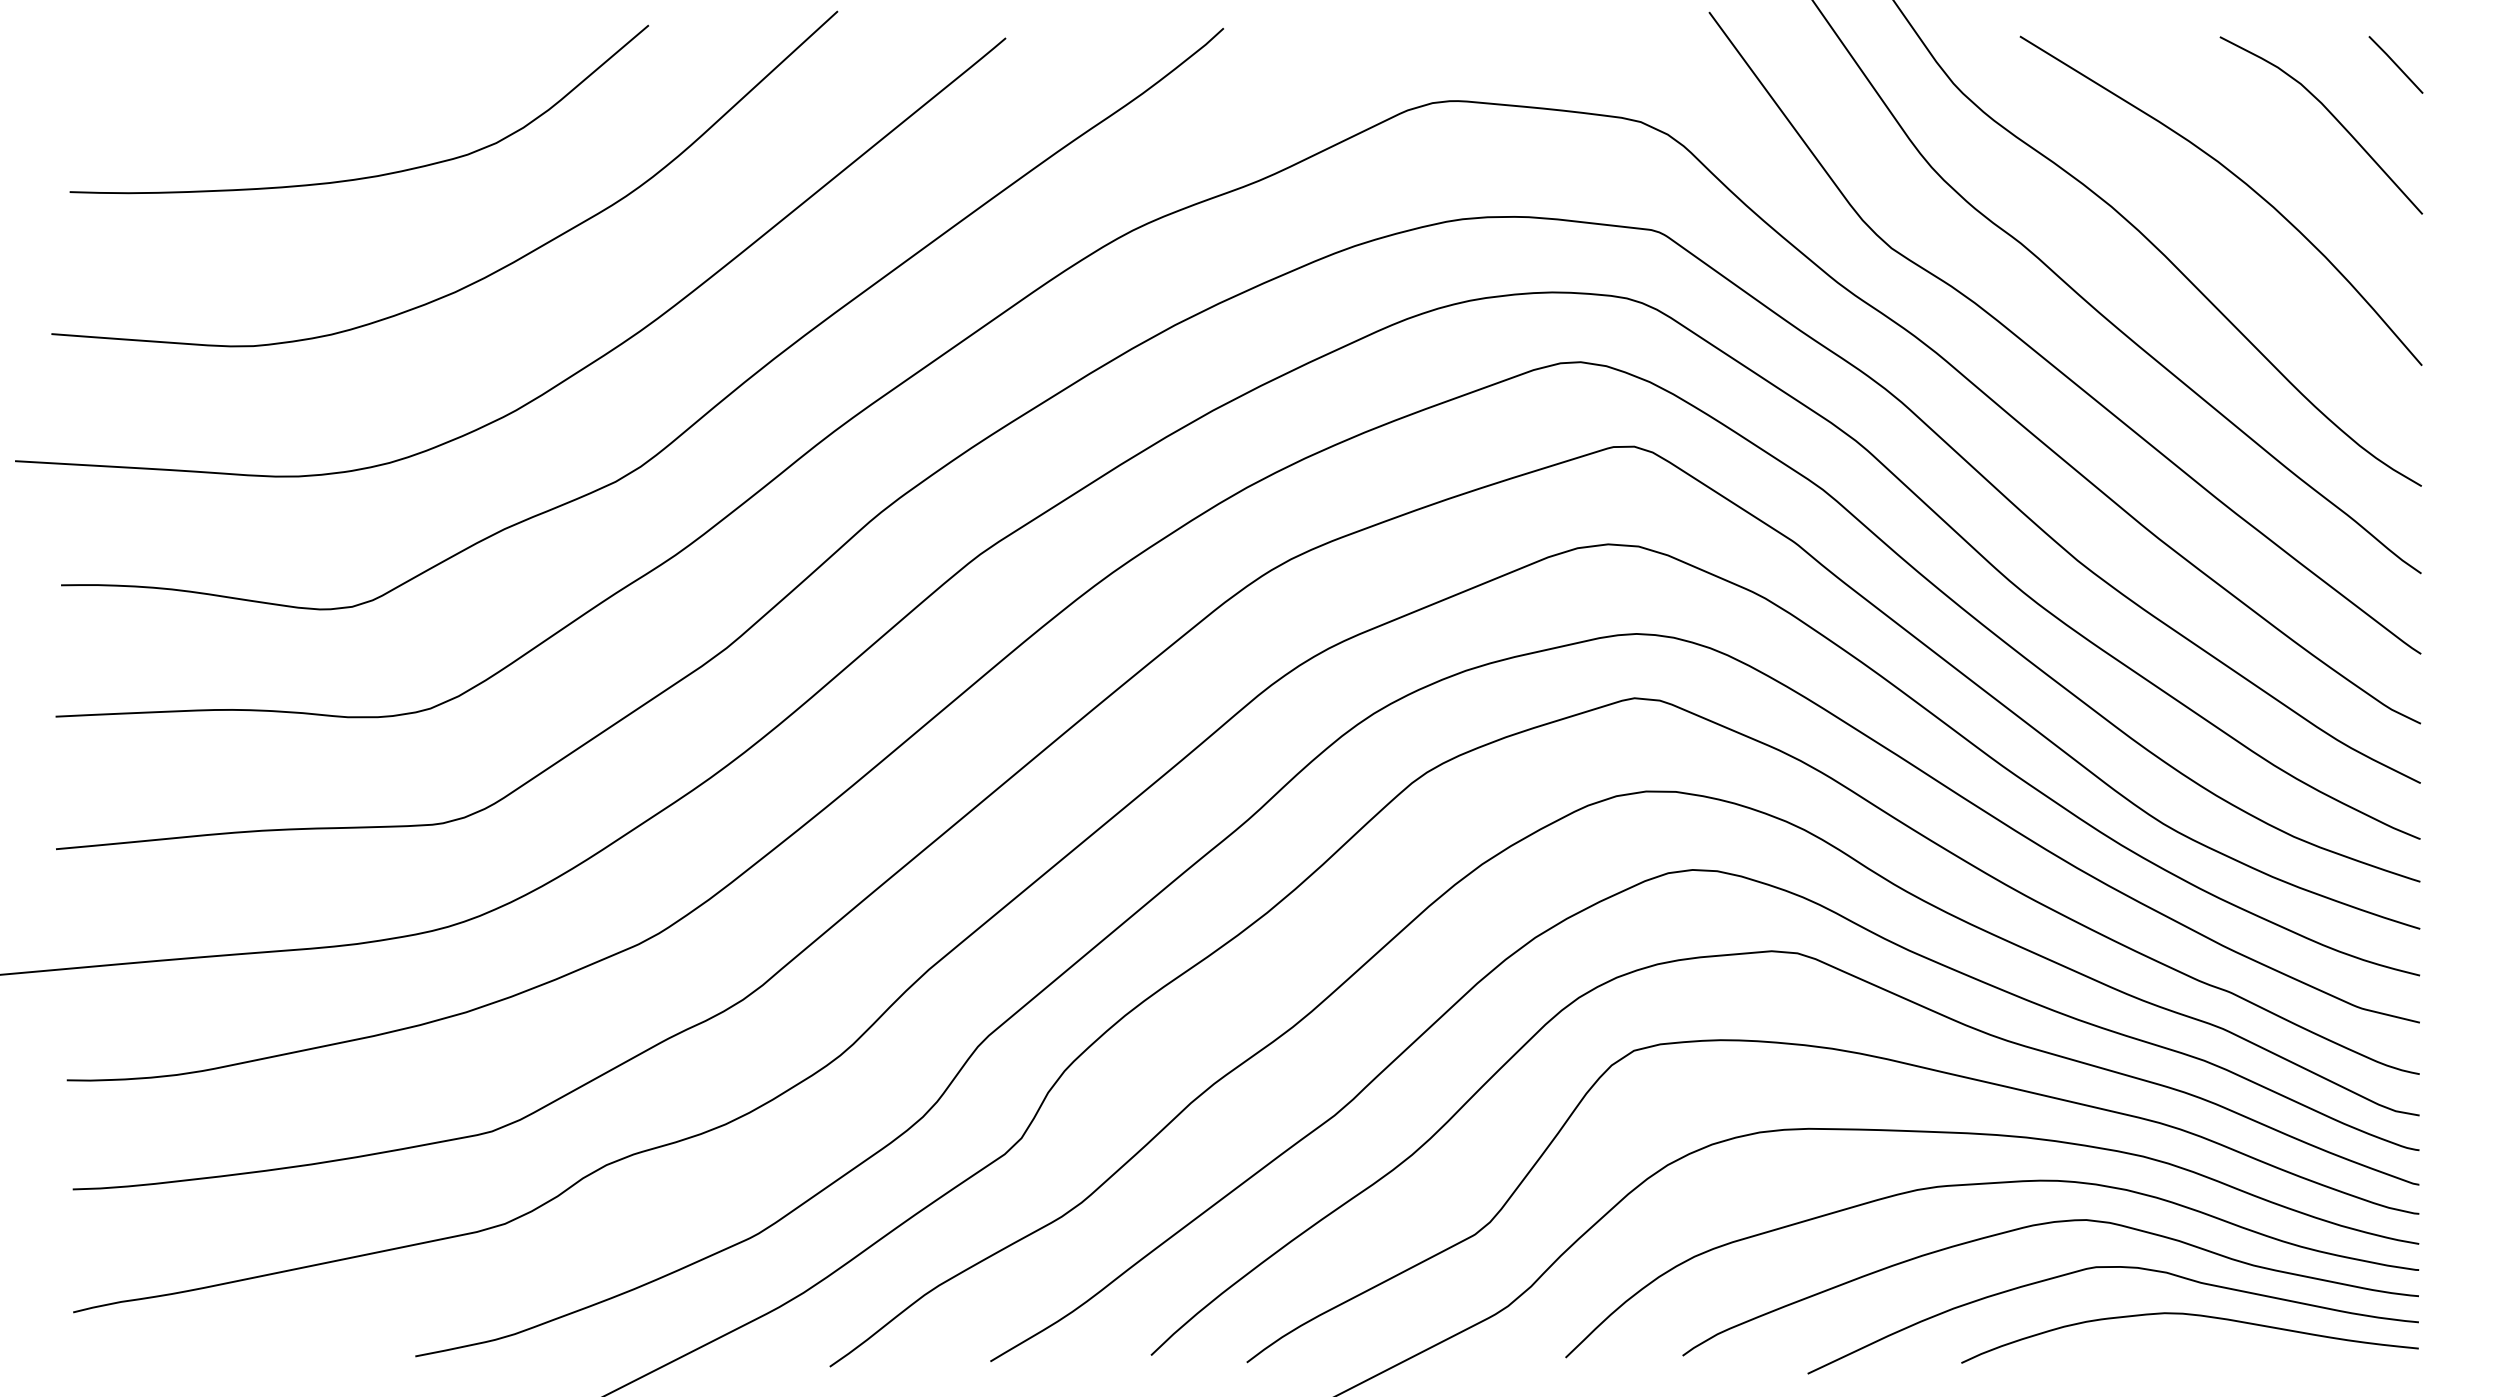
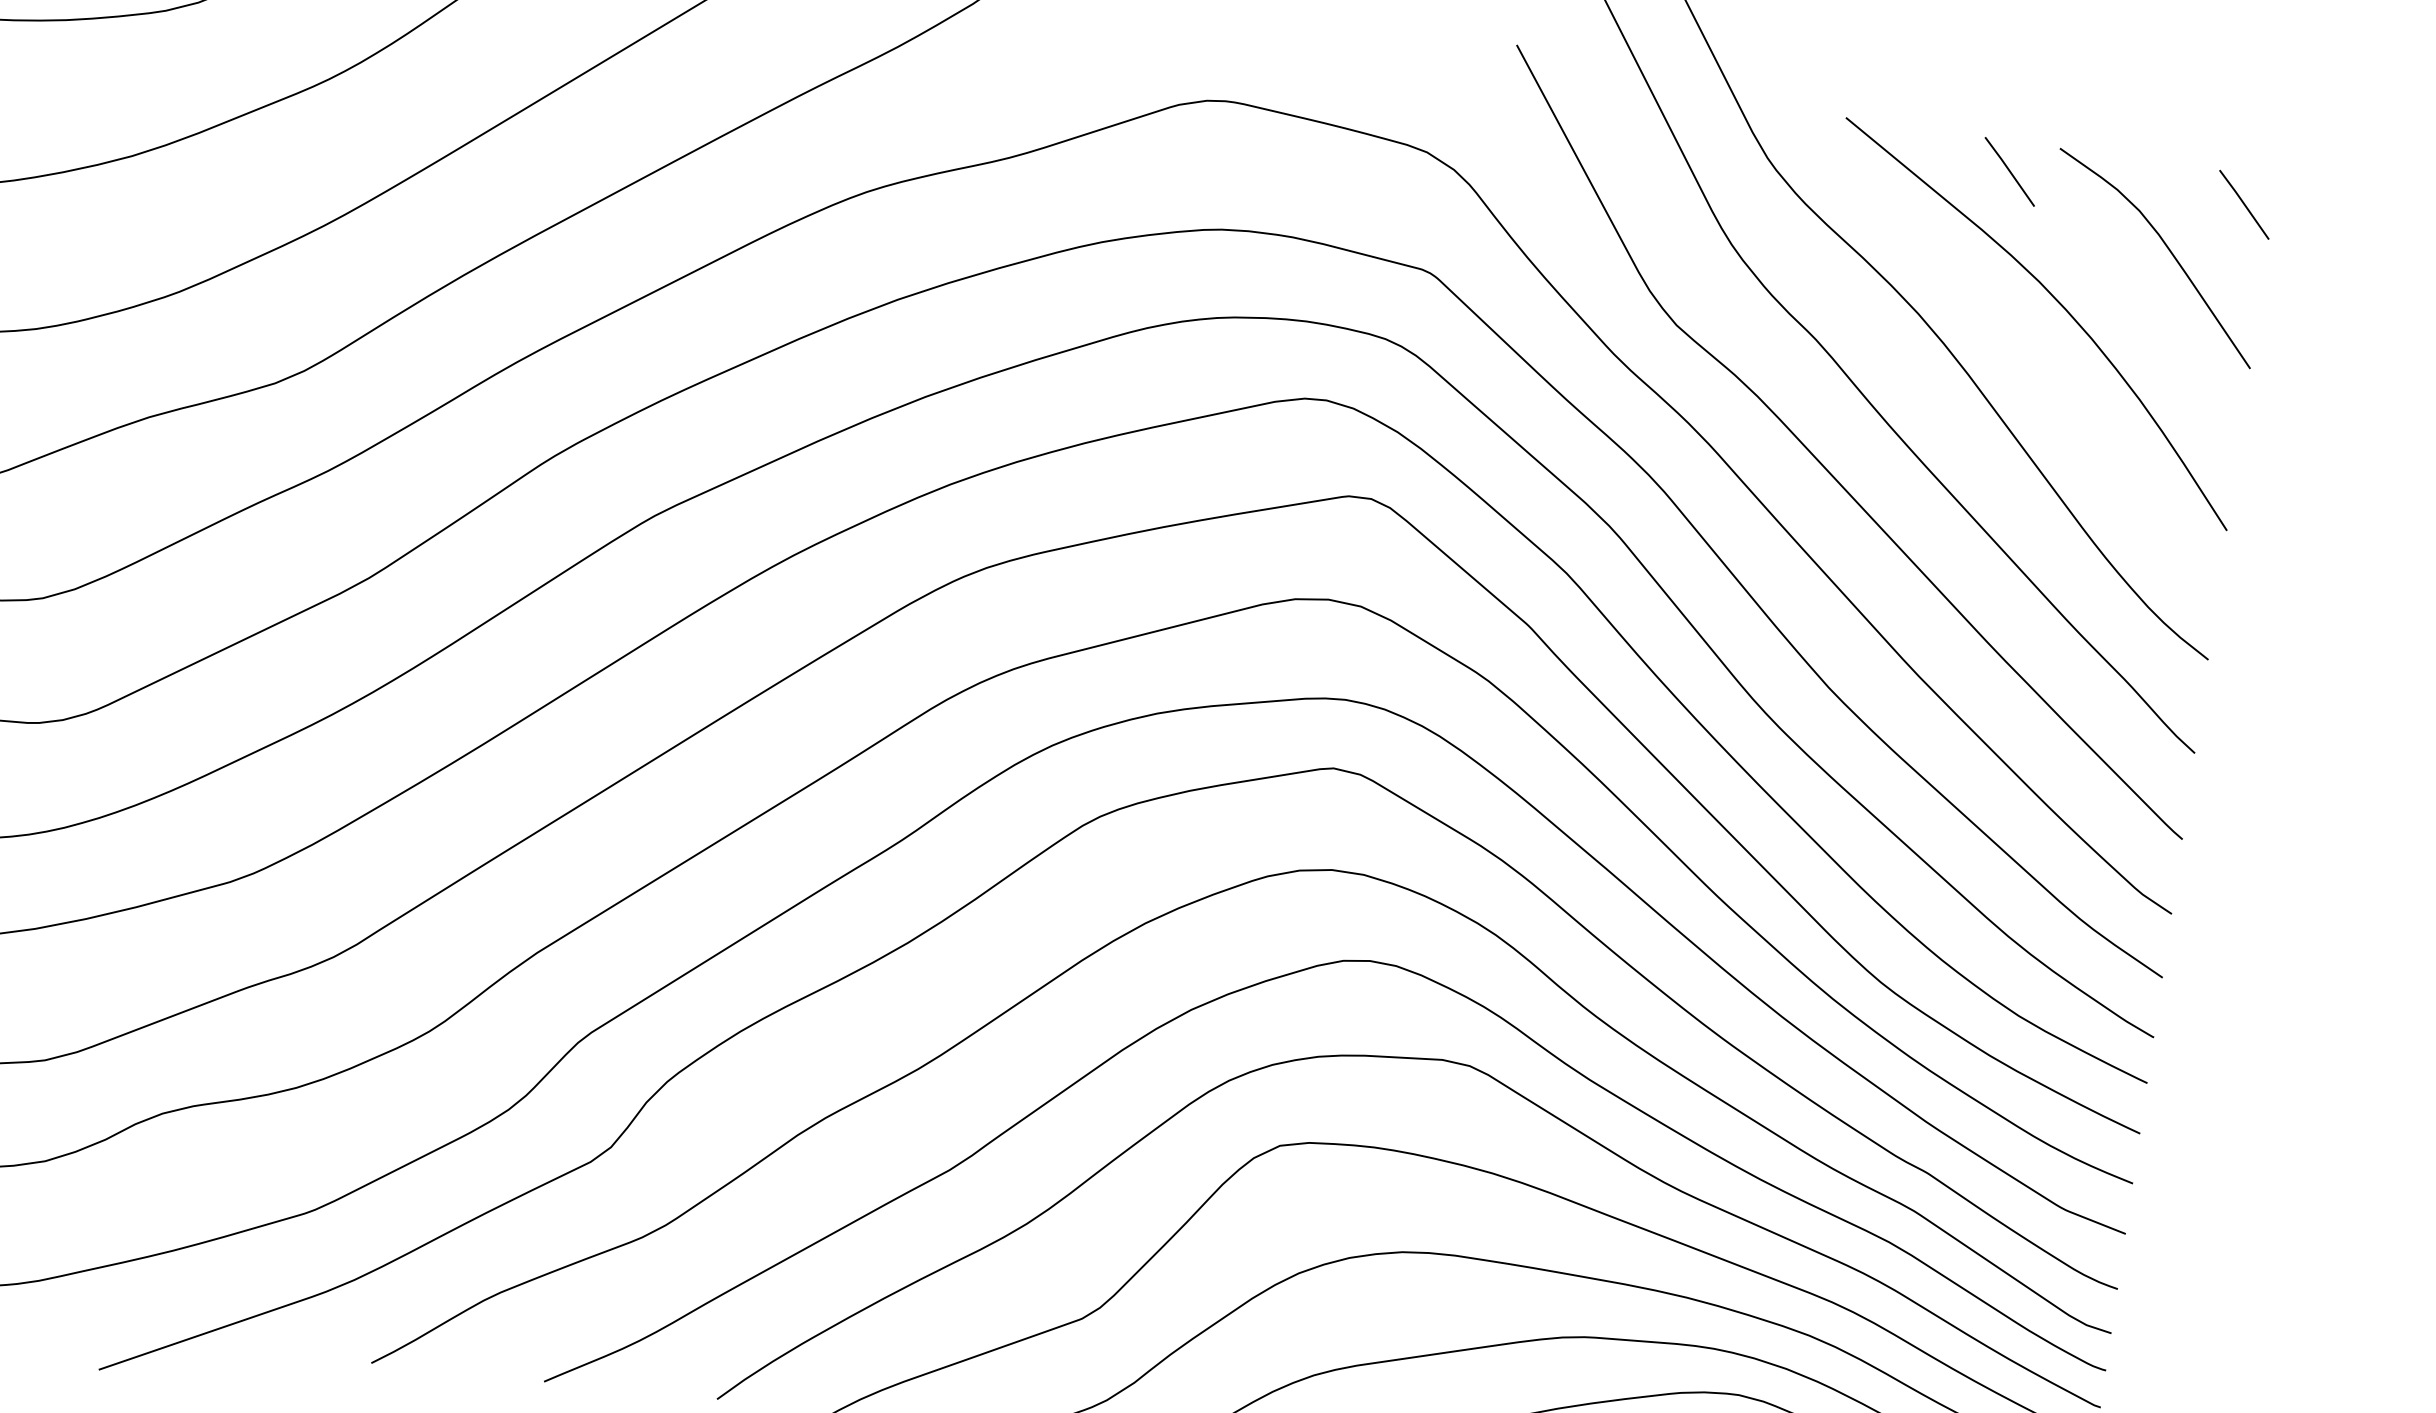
line: (2176, 64) -> (2009, 171), added

